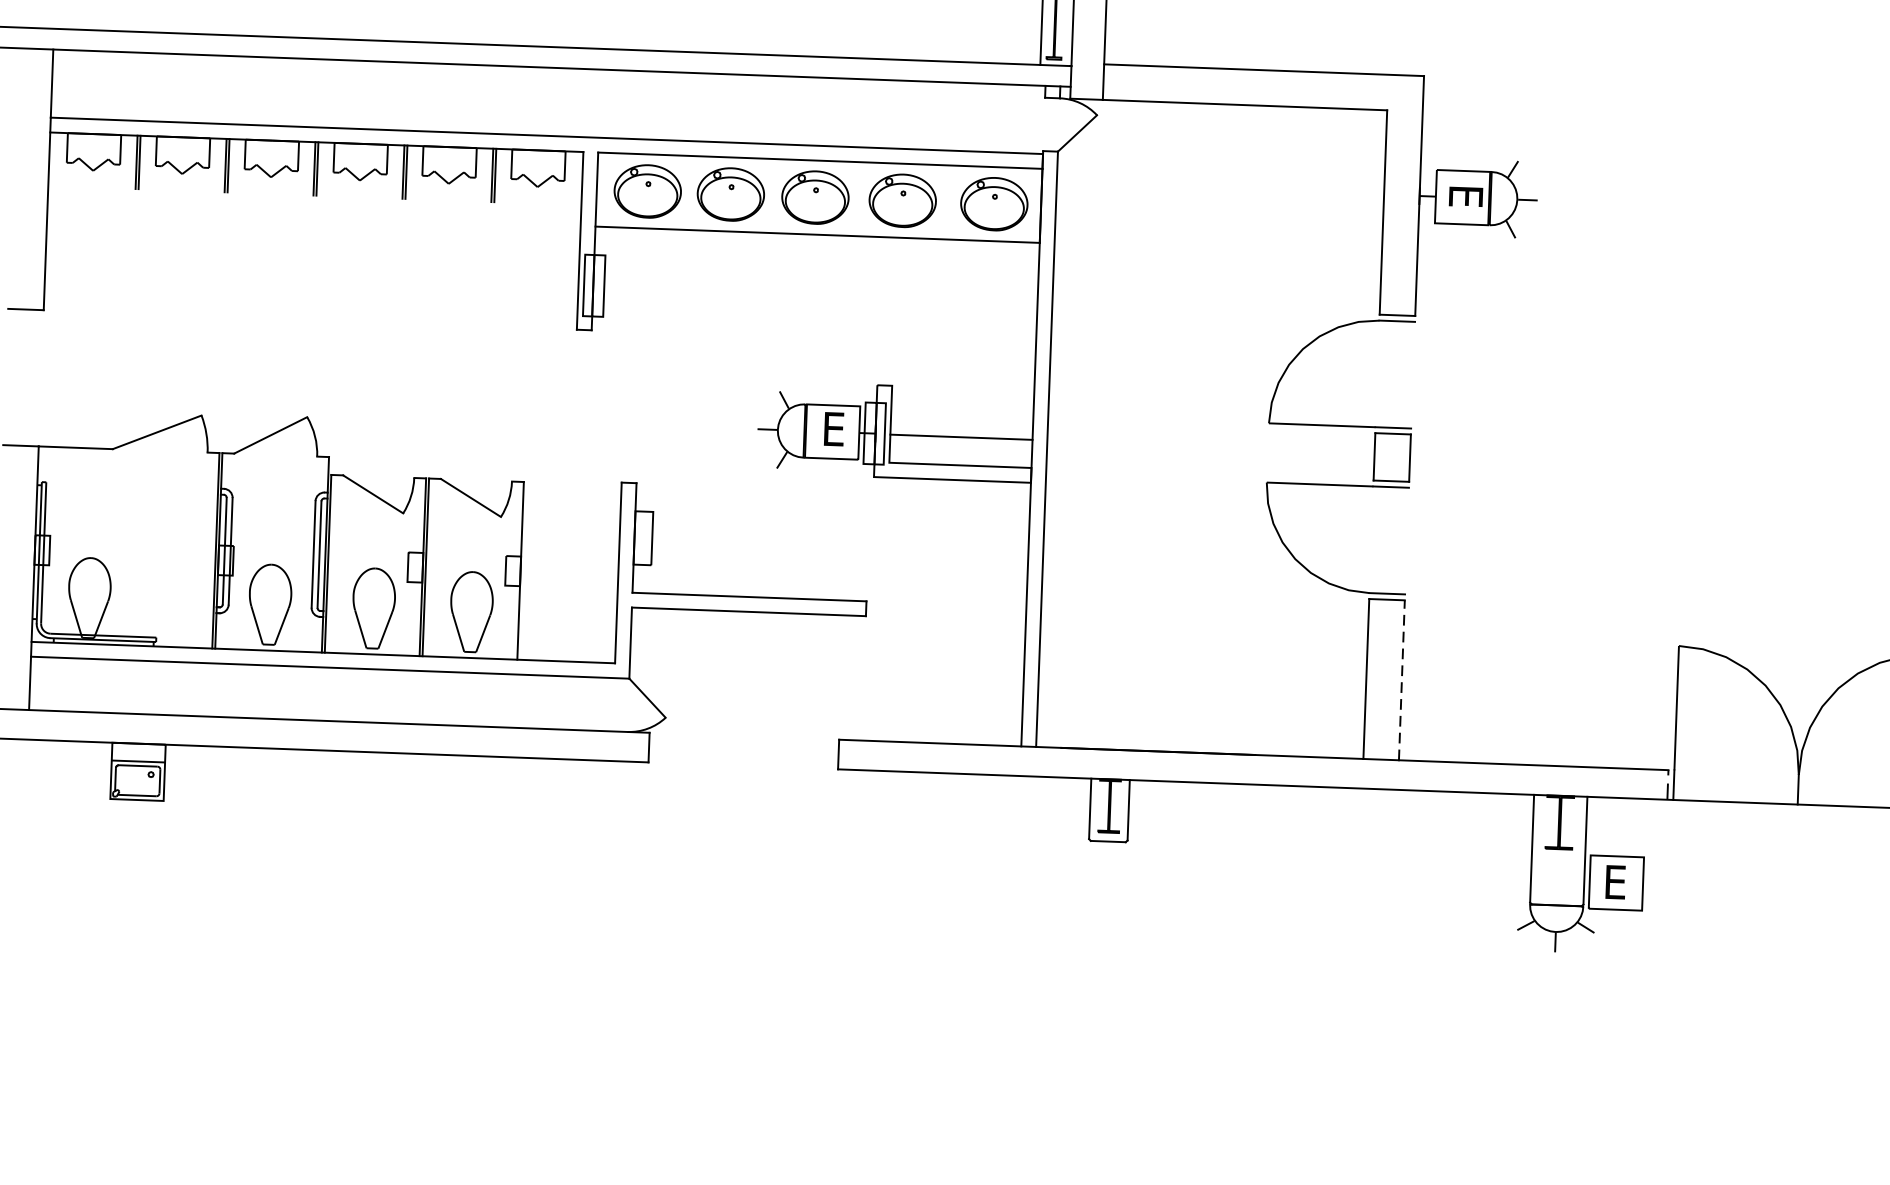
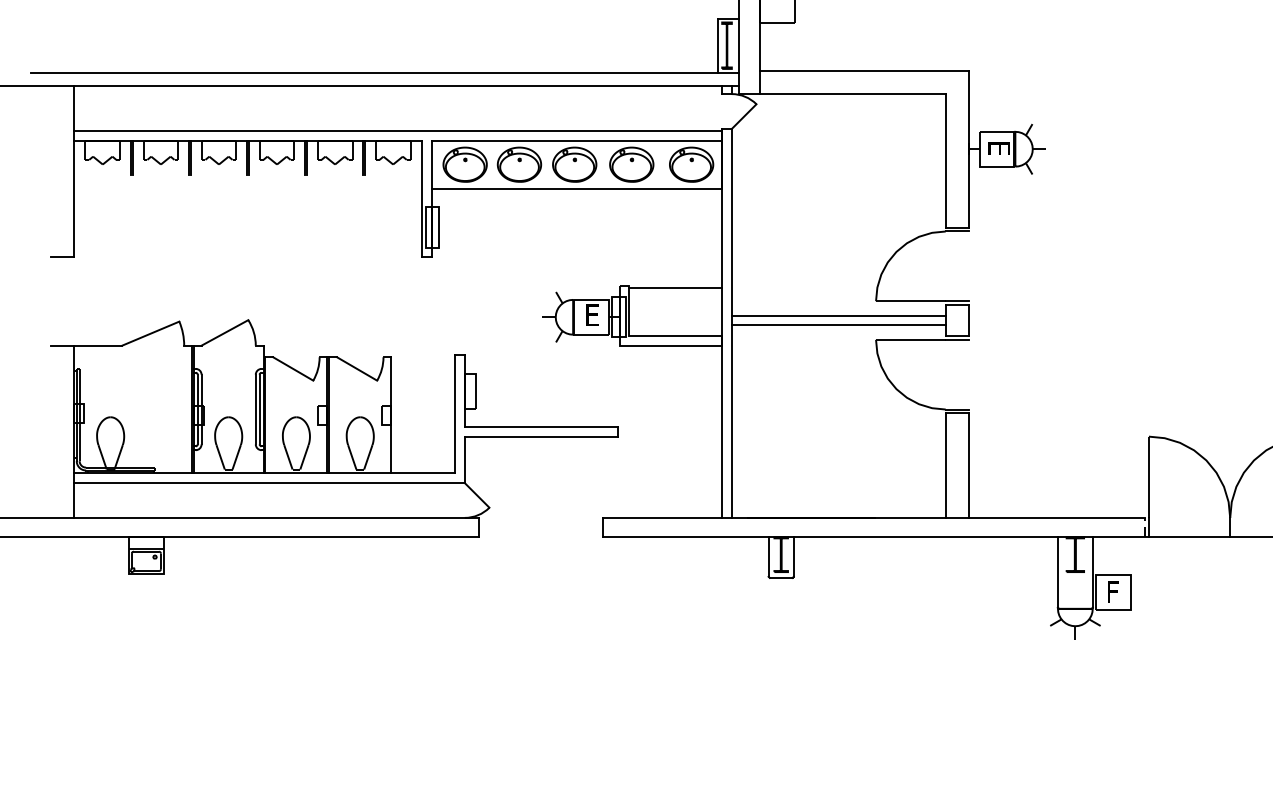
line: (961, 437) -> (675, 287), moved
line: (1210, 443) -> (838, 315), added
line: (1210, 458) -> (838, 325), added
line: (1401, 680) -> (968, 465), dashed -> solid
text: (1616, 881) -> (1113, 591), E -> F

